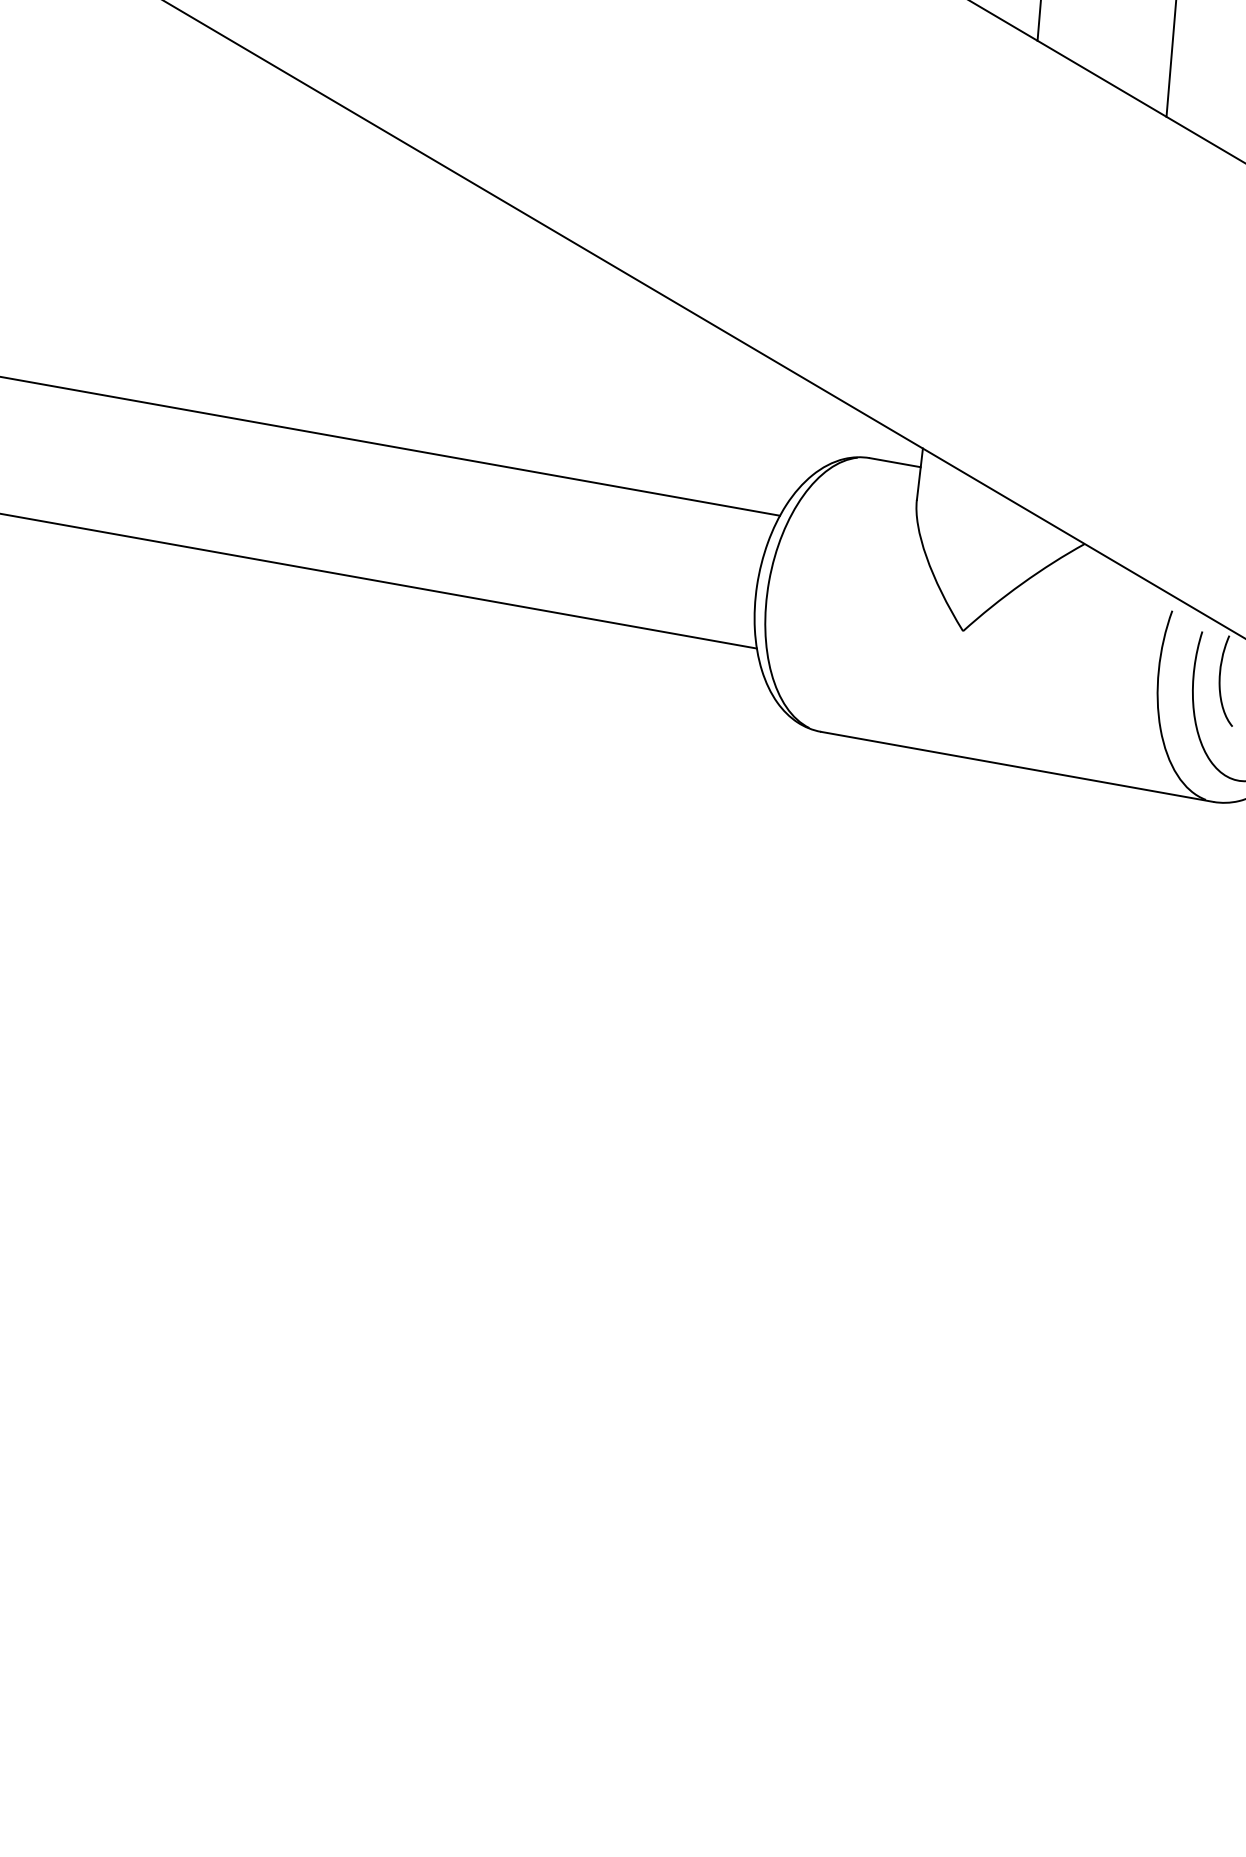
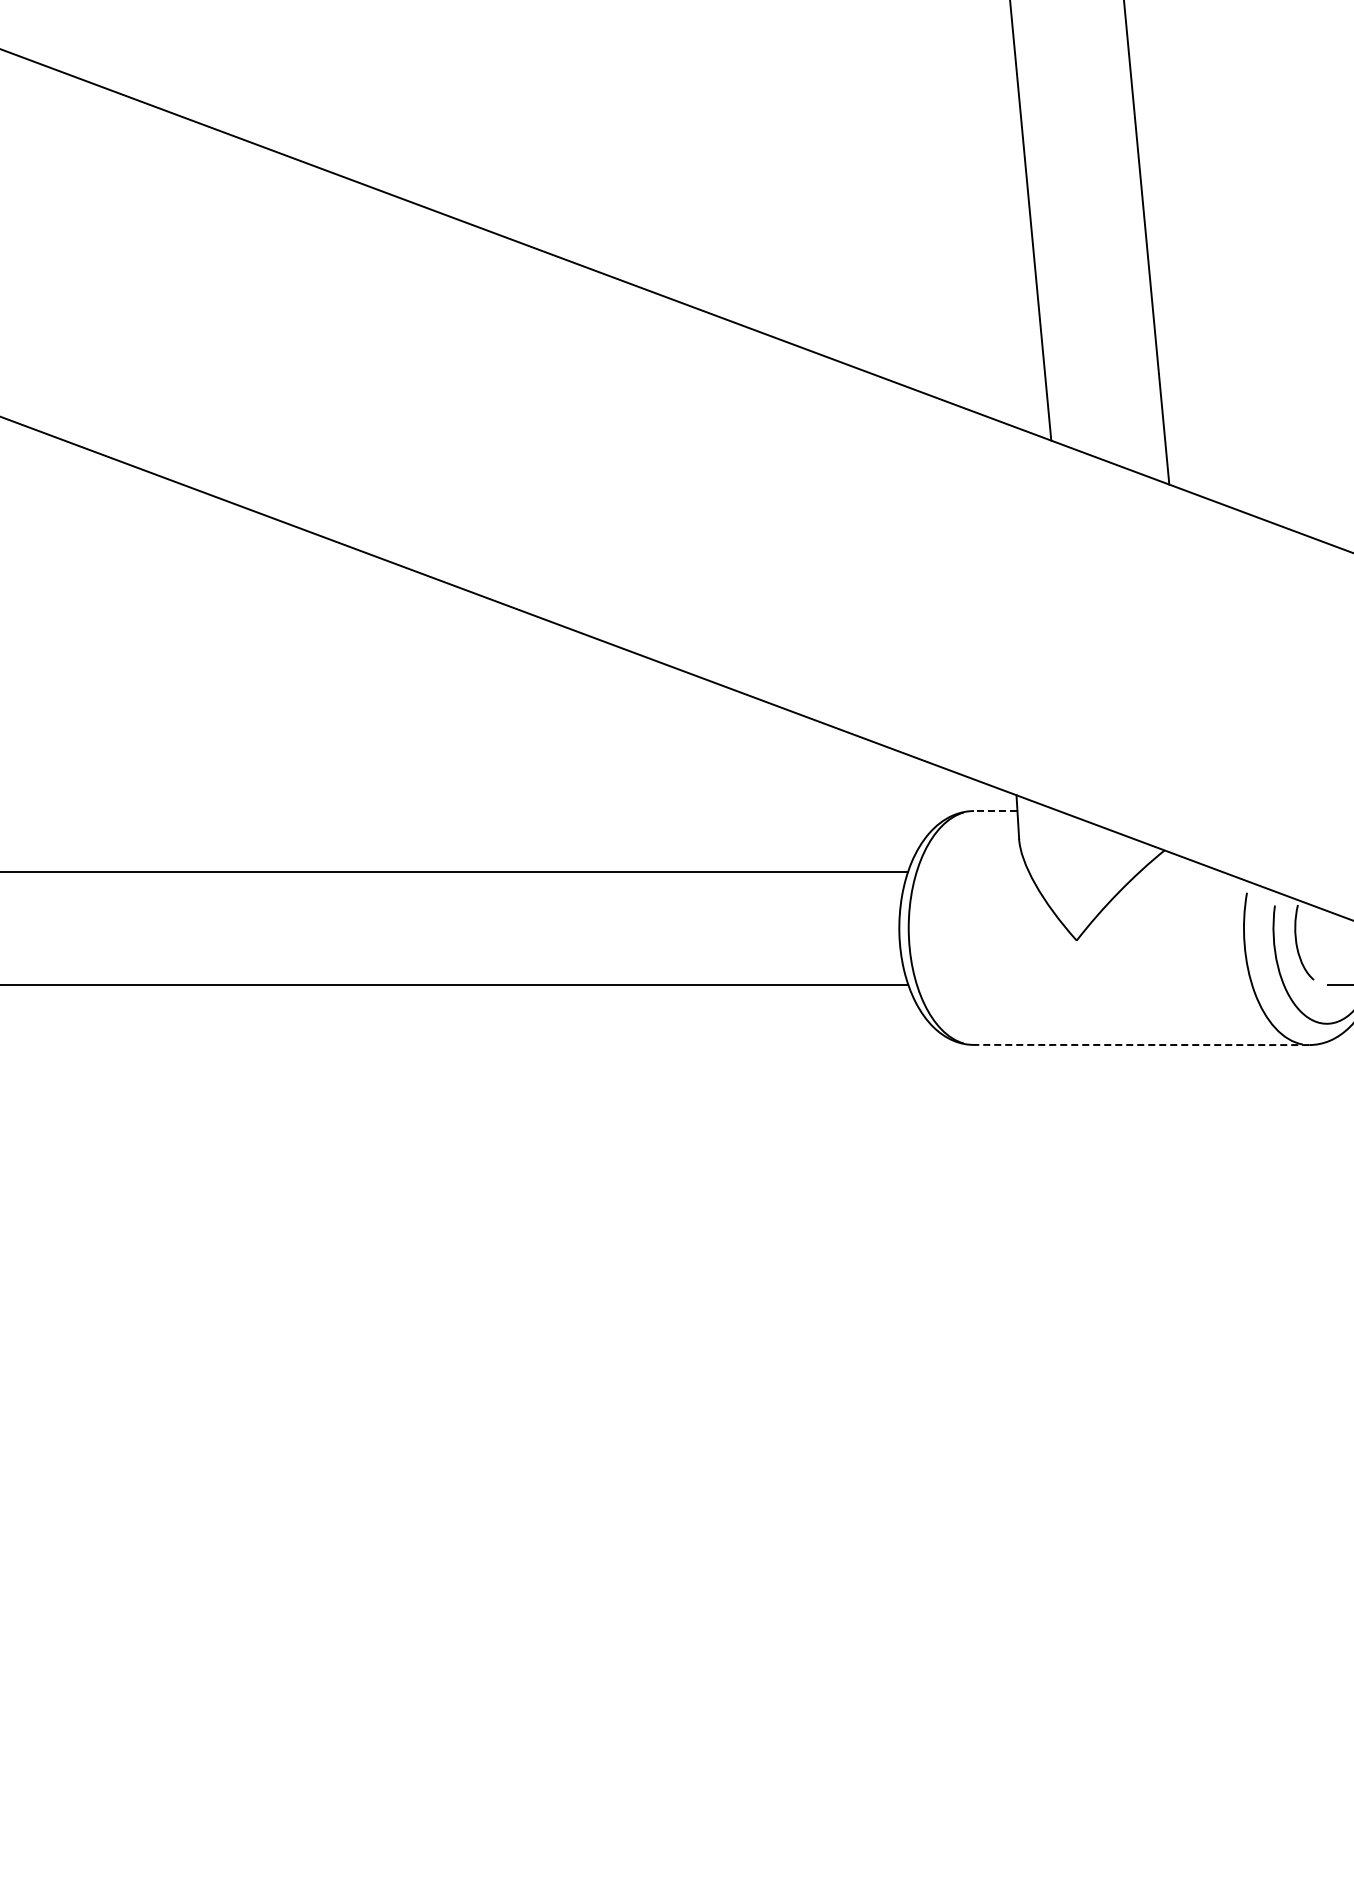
line: (894, 463) -> (995, 811), solid -> dashed
line: (1017, 767) -> (1141, 1045), solid -> dashed

